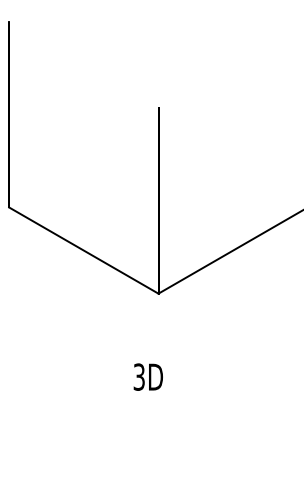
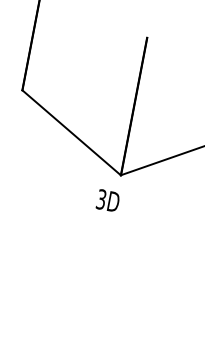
text: (147, 376) -> (107, 200), moved

